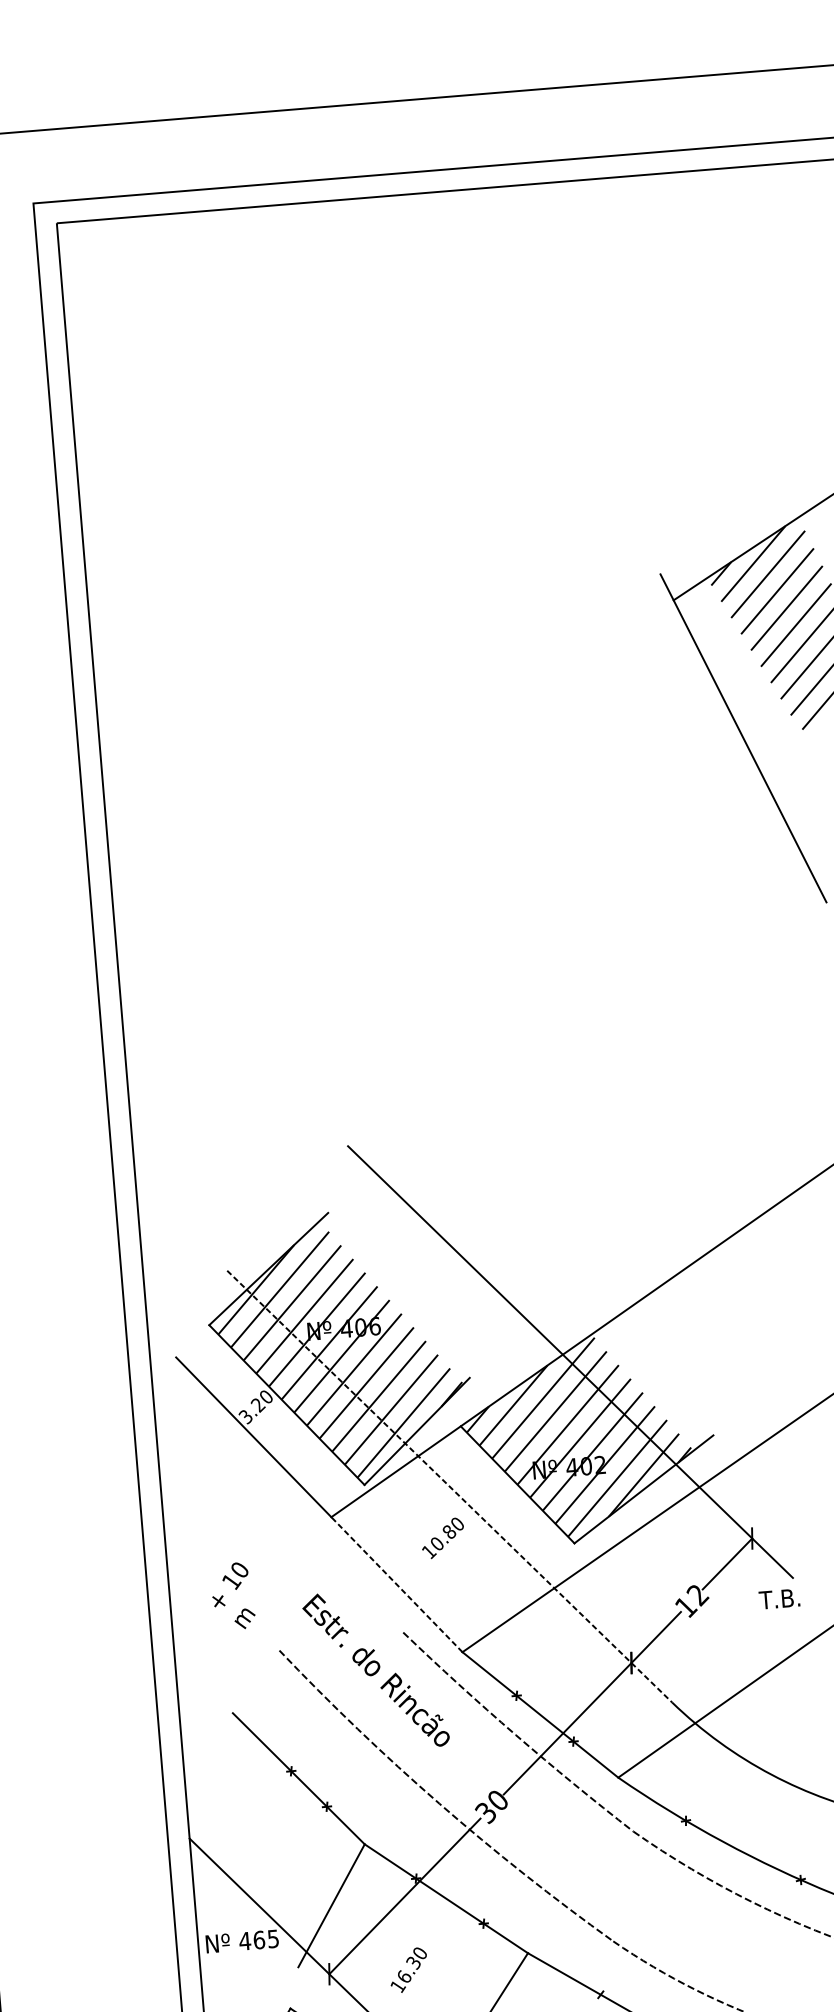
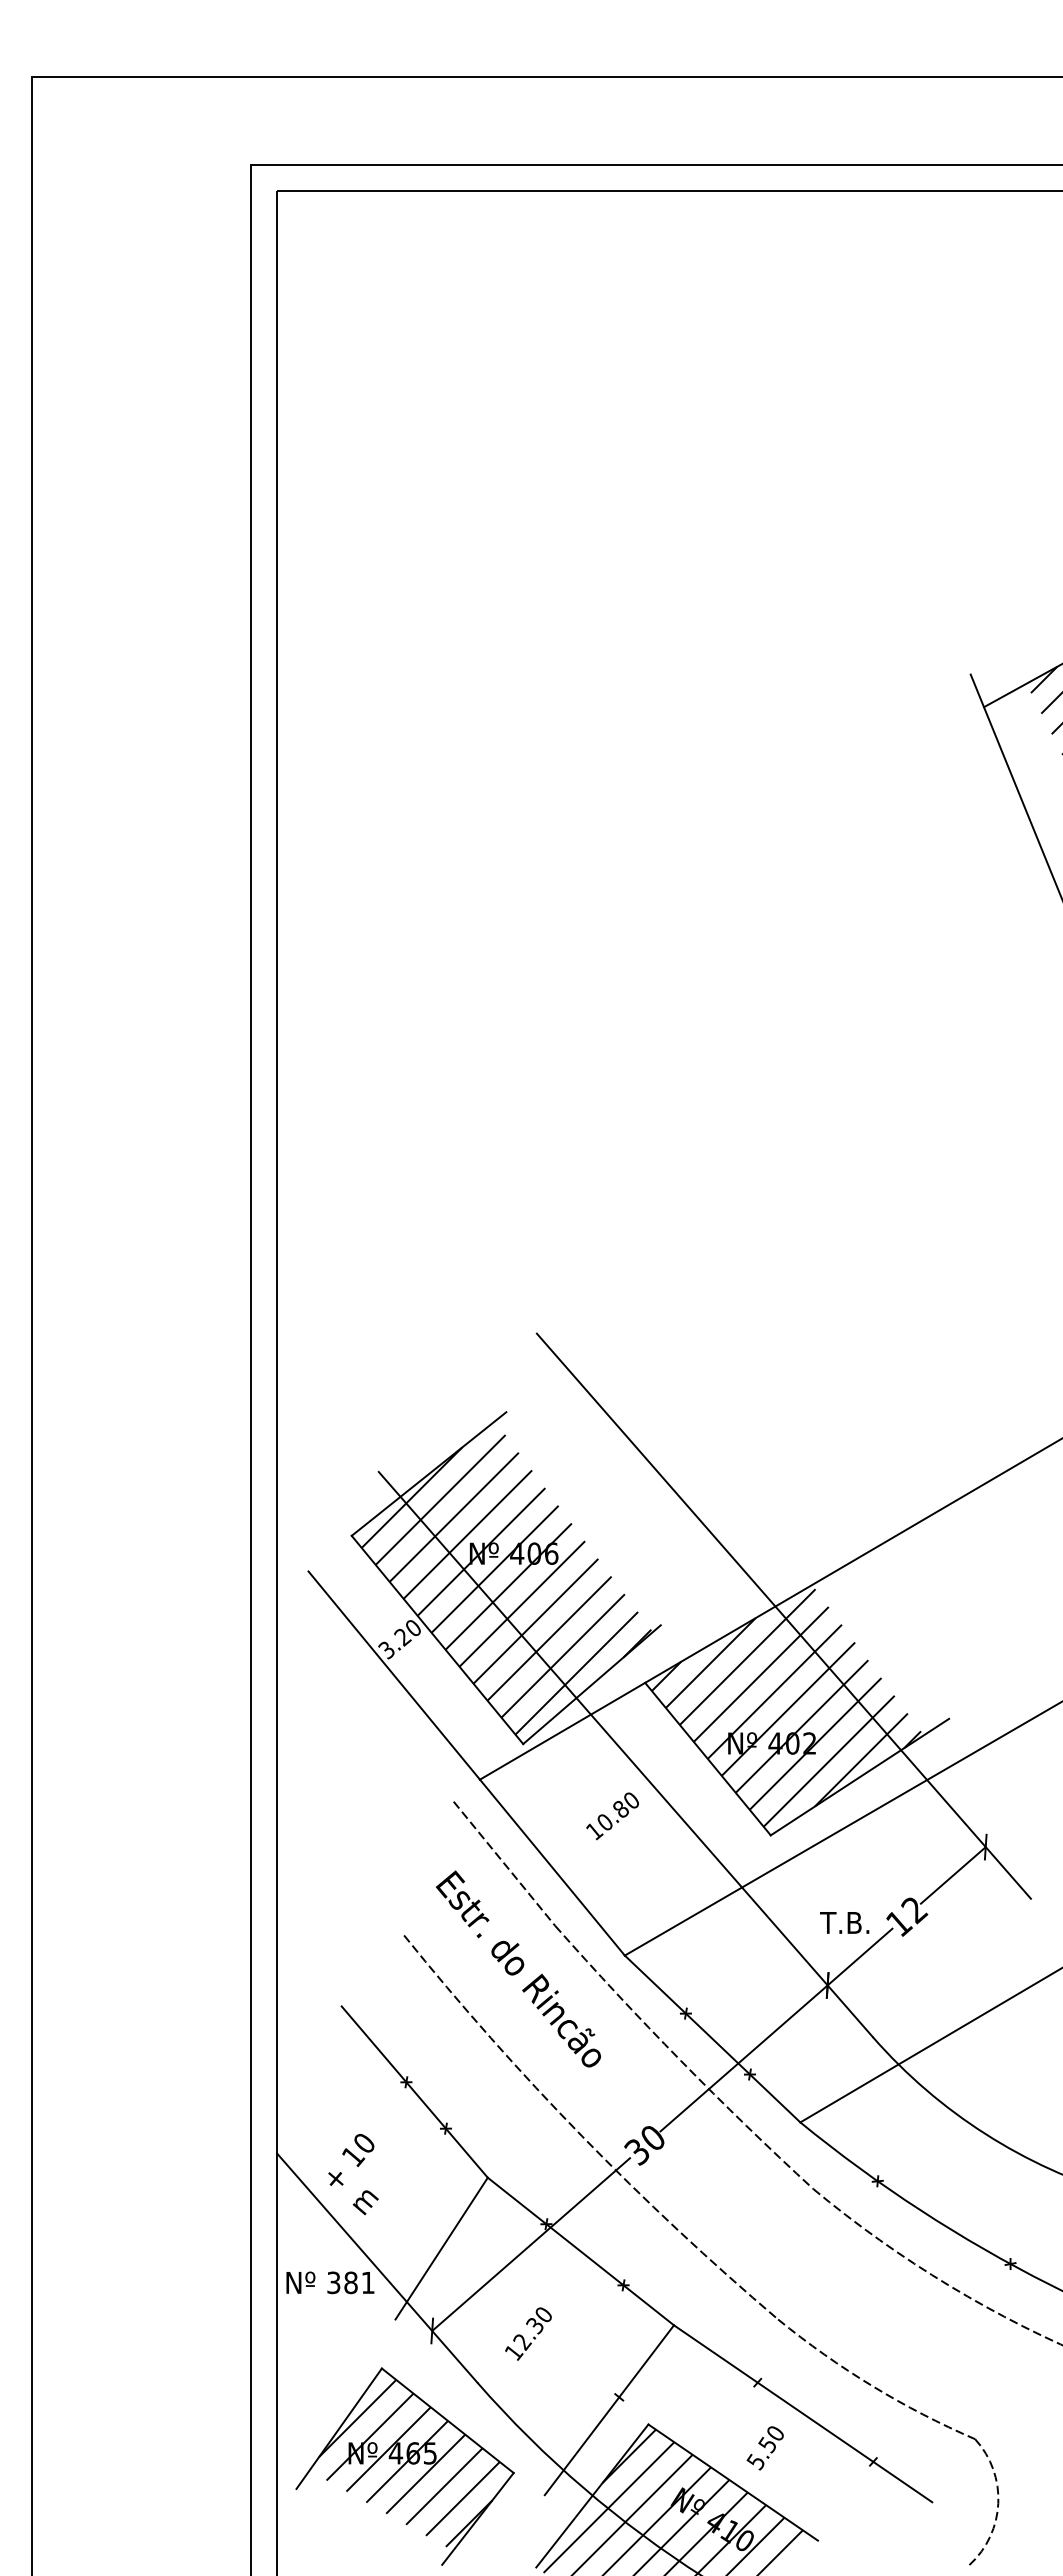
line: (450, 1486) -> (626, 1754), dashed -> solid
line: (357, 1584) -> (504, 1863), added
line: (397, 1584) -> (552, 1867), dashed -> solid
text: (233, 1596) -> (353, 2174), moved
text: (779, 1598) -> (844, 1922), moved
text: (258, 1939) -> (350, 2282), 465 -> 381
text: (404, 1976) -> (522, 2341), 16.30 -> 12.30

